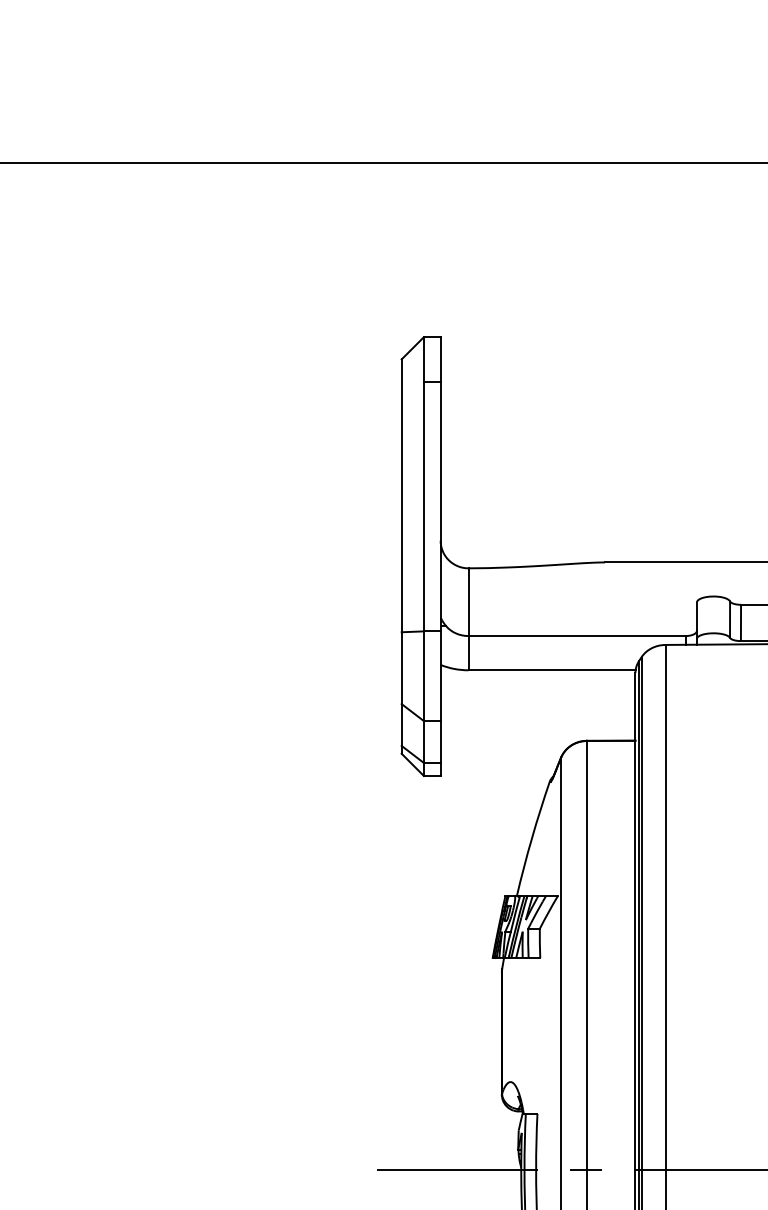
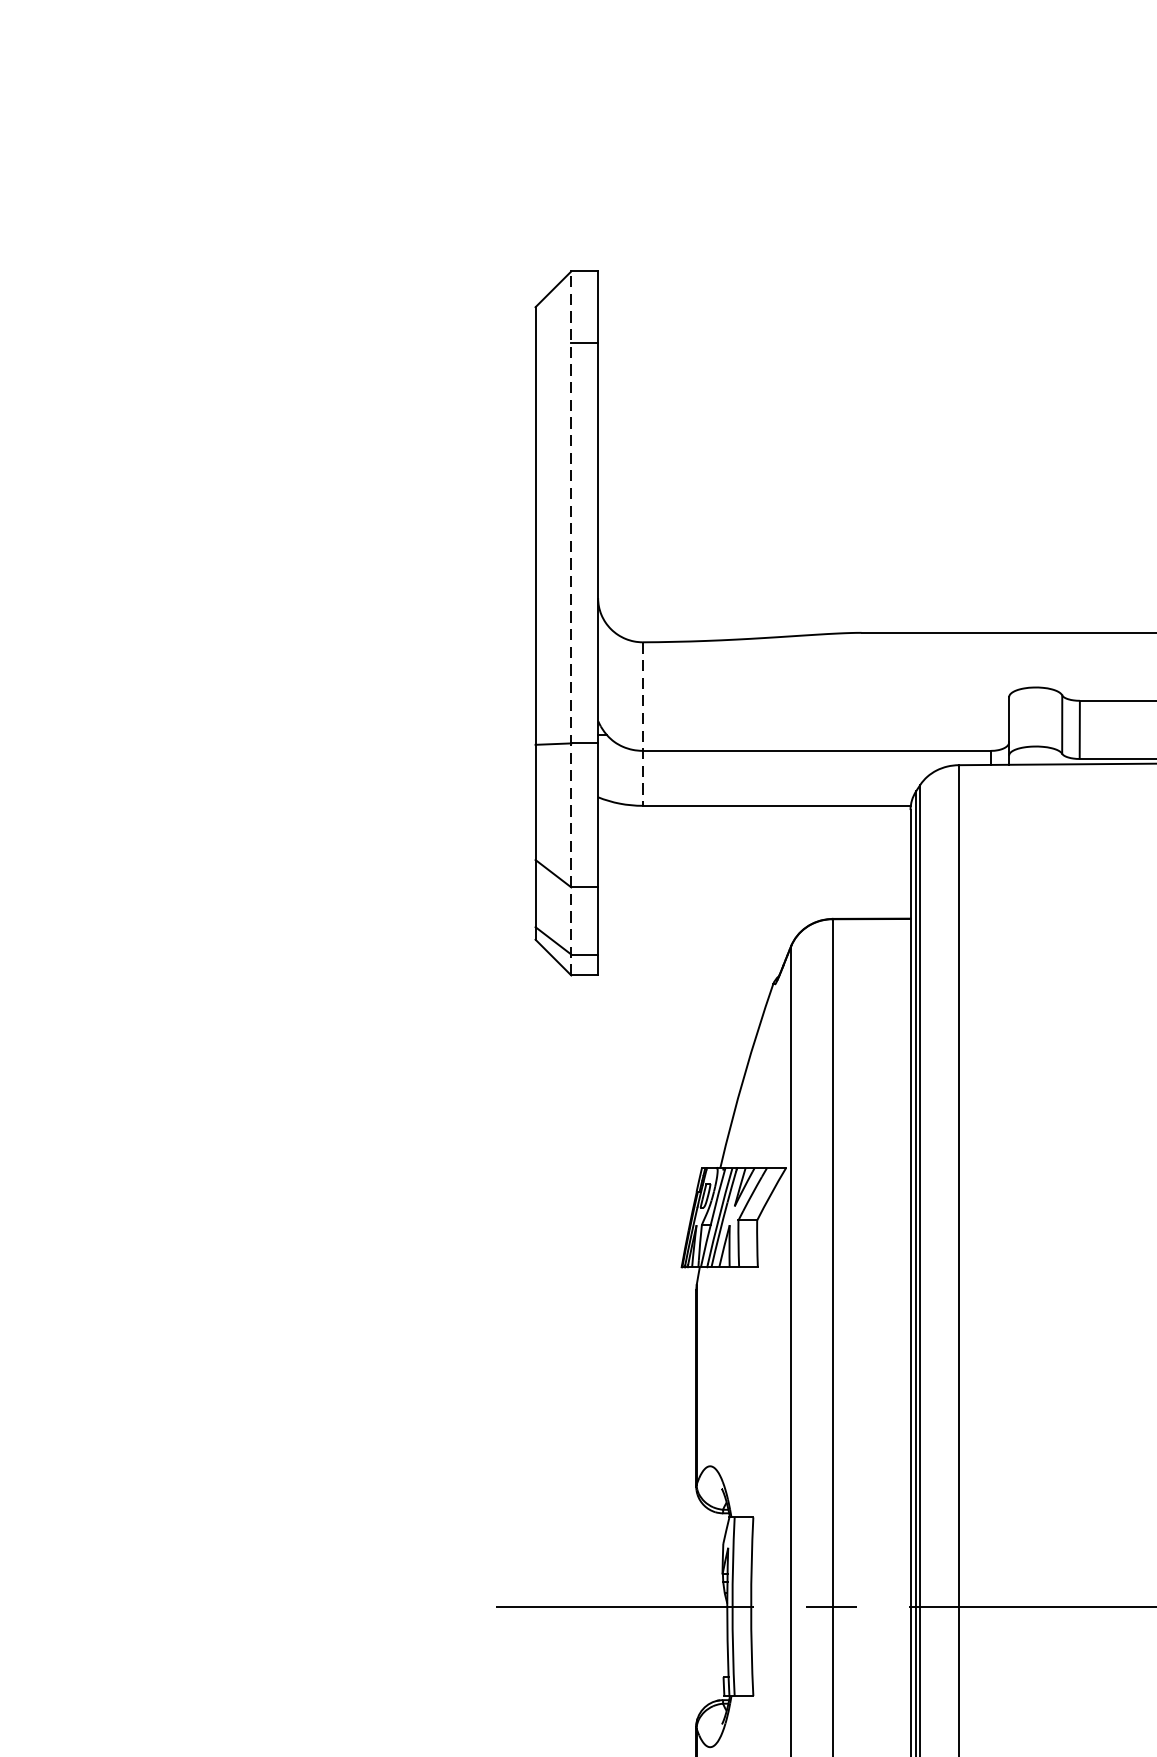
line: (423, 556) -> (570, 623), solid -> dashed
line: (468, 619) -> (642, 724), solid -> dashed

